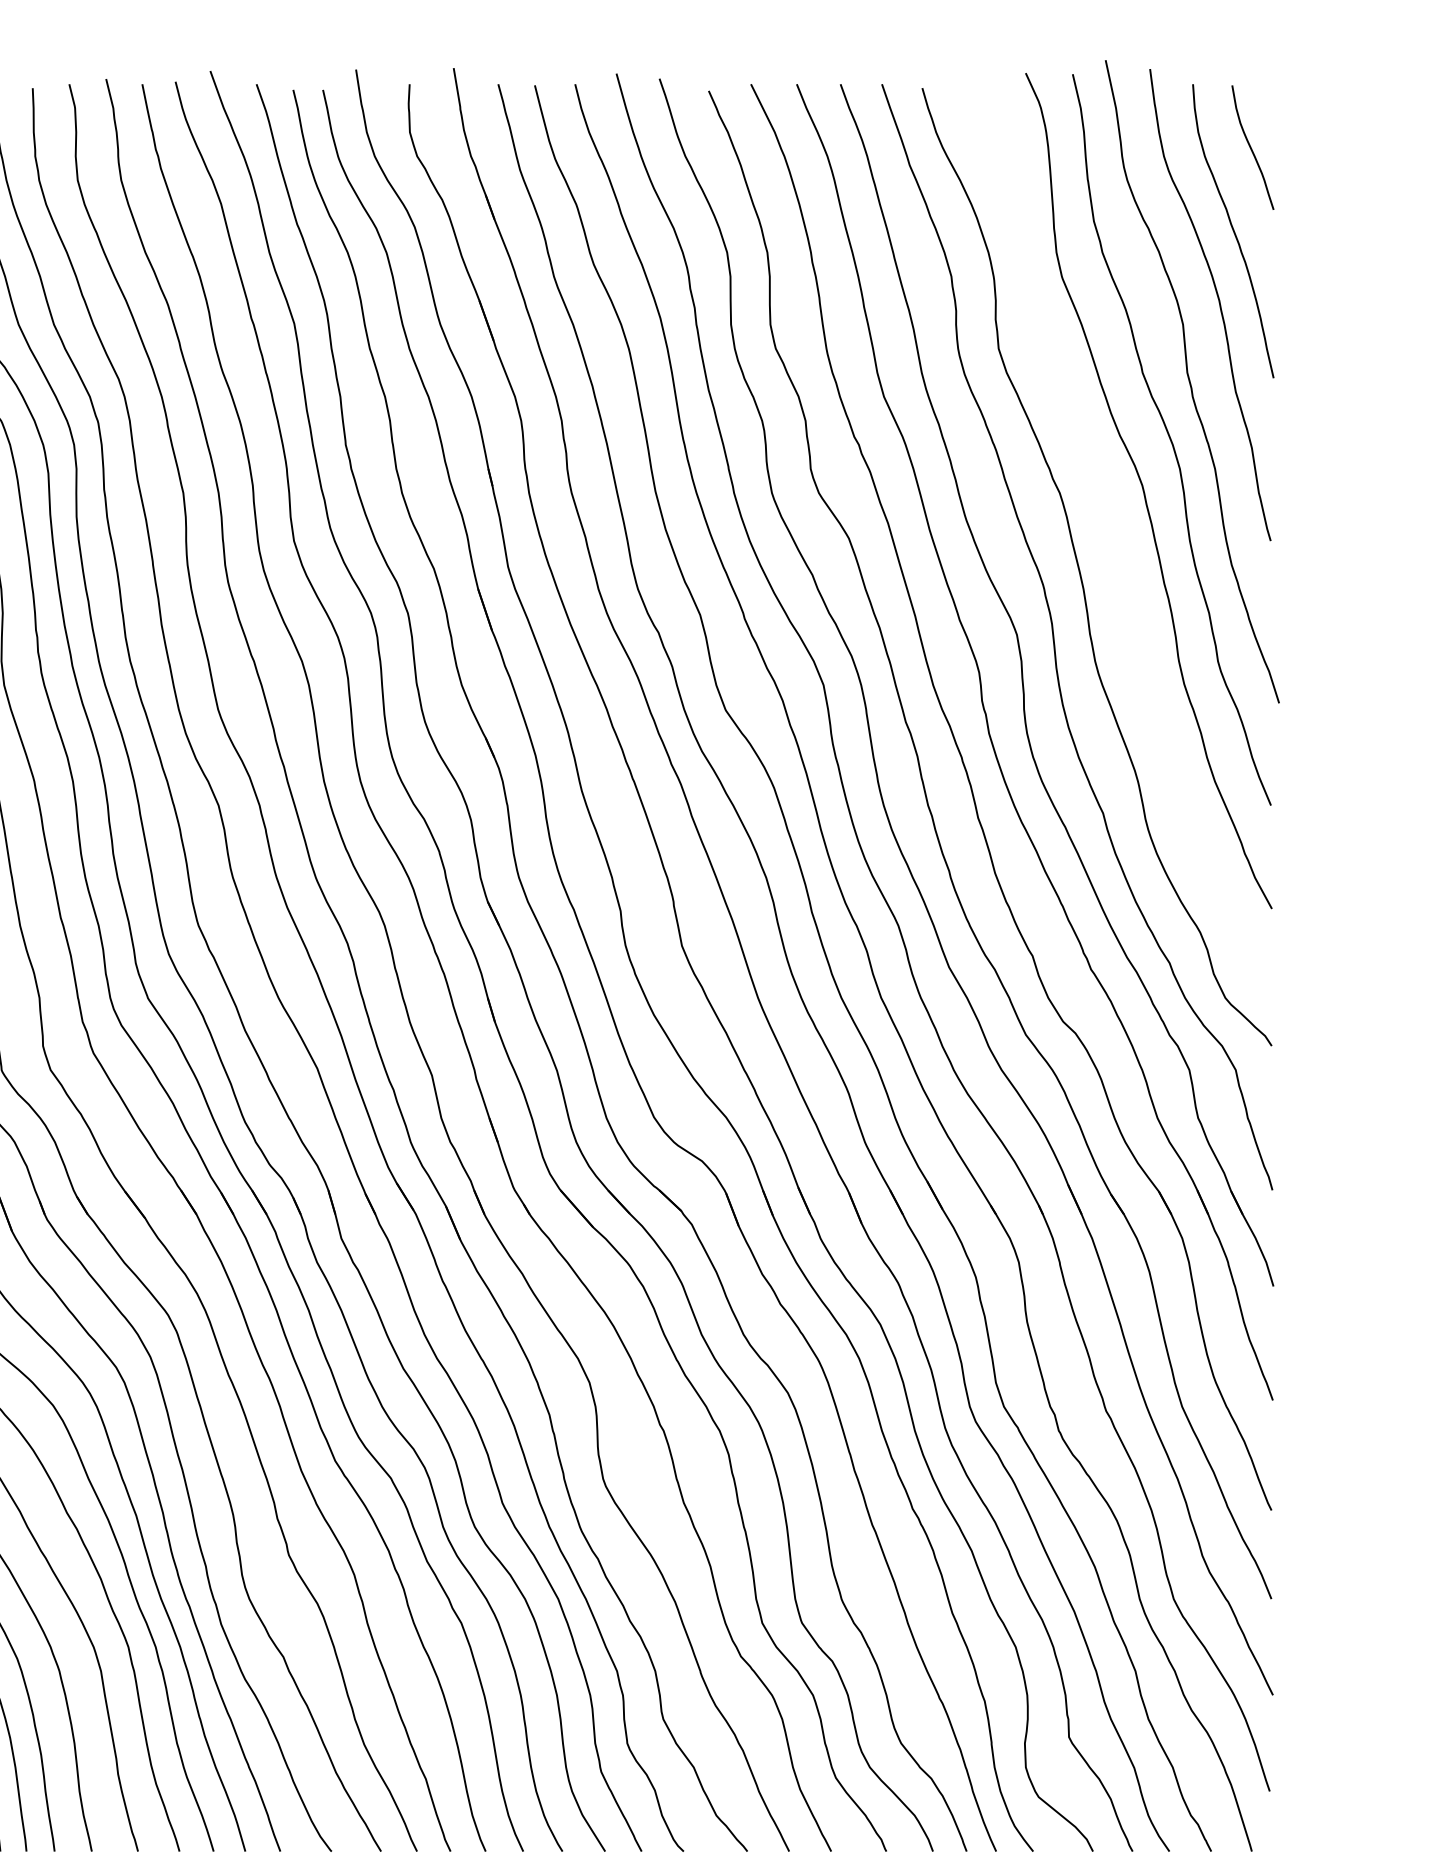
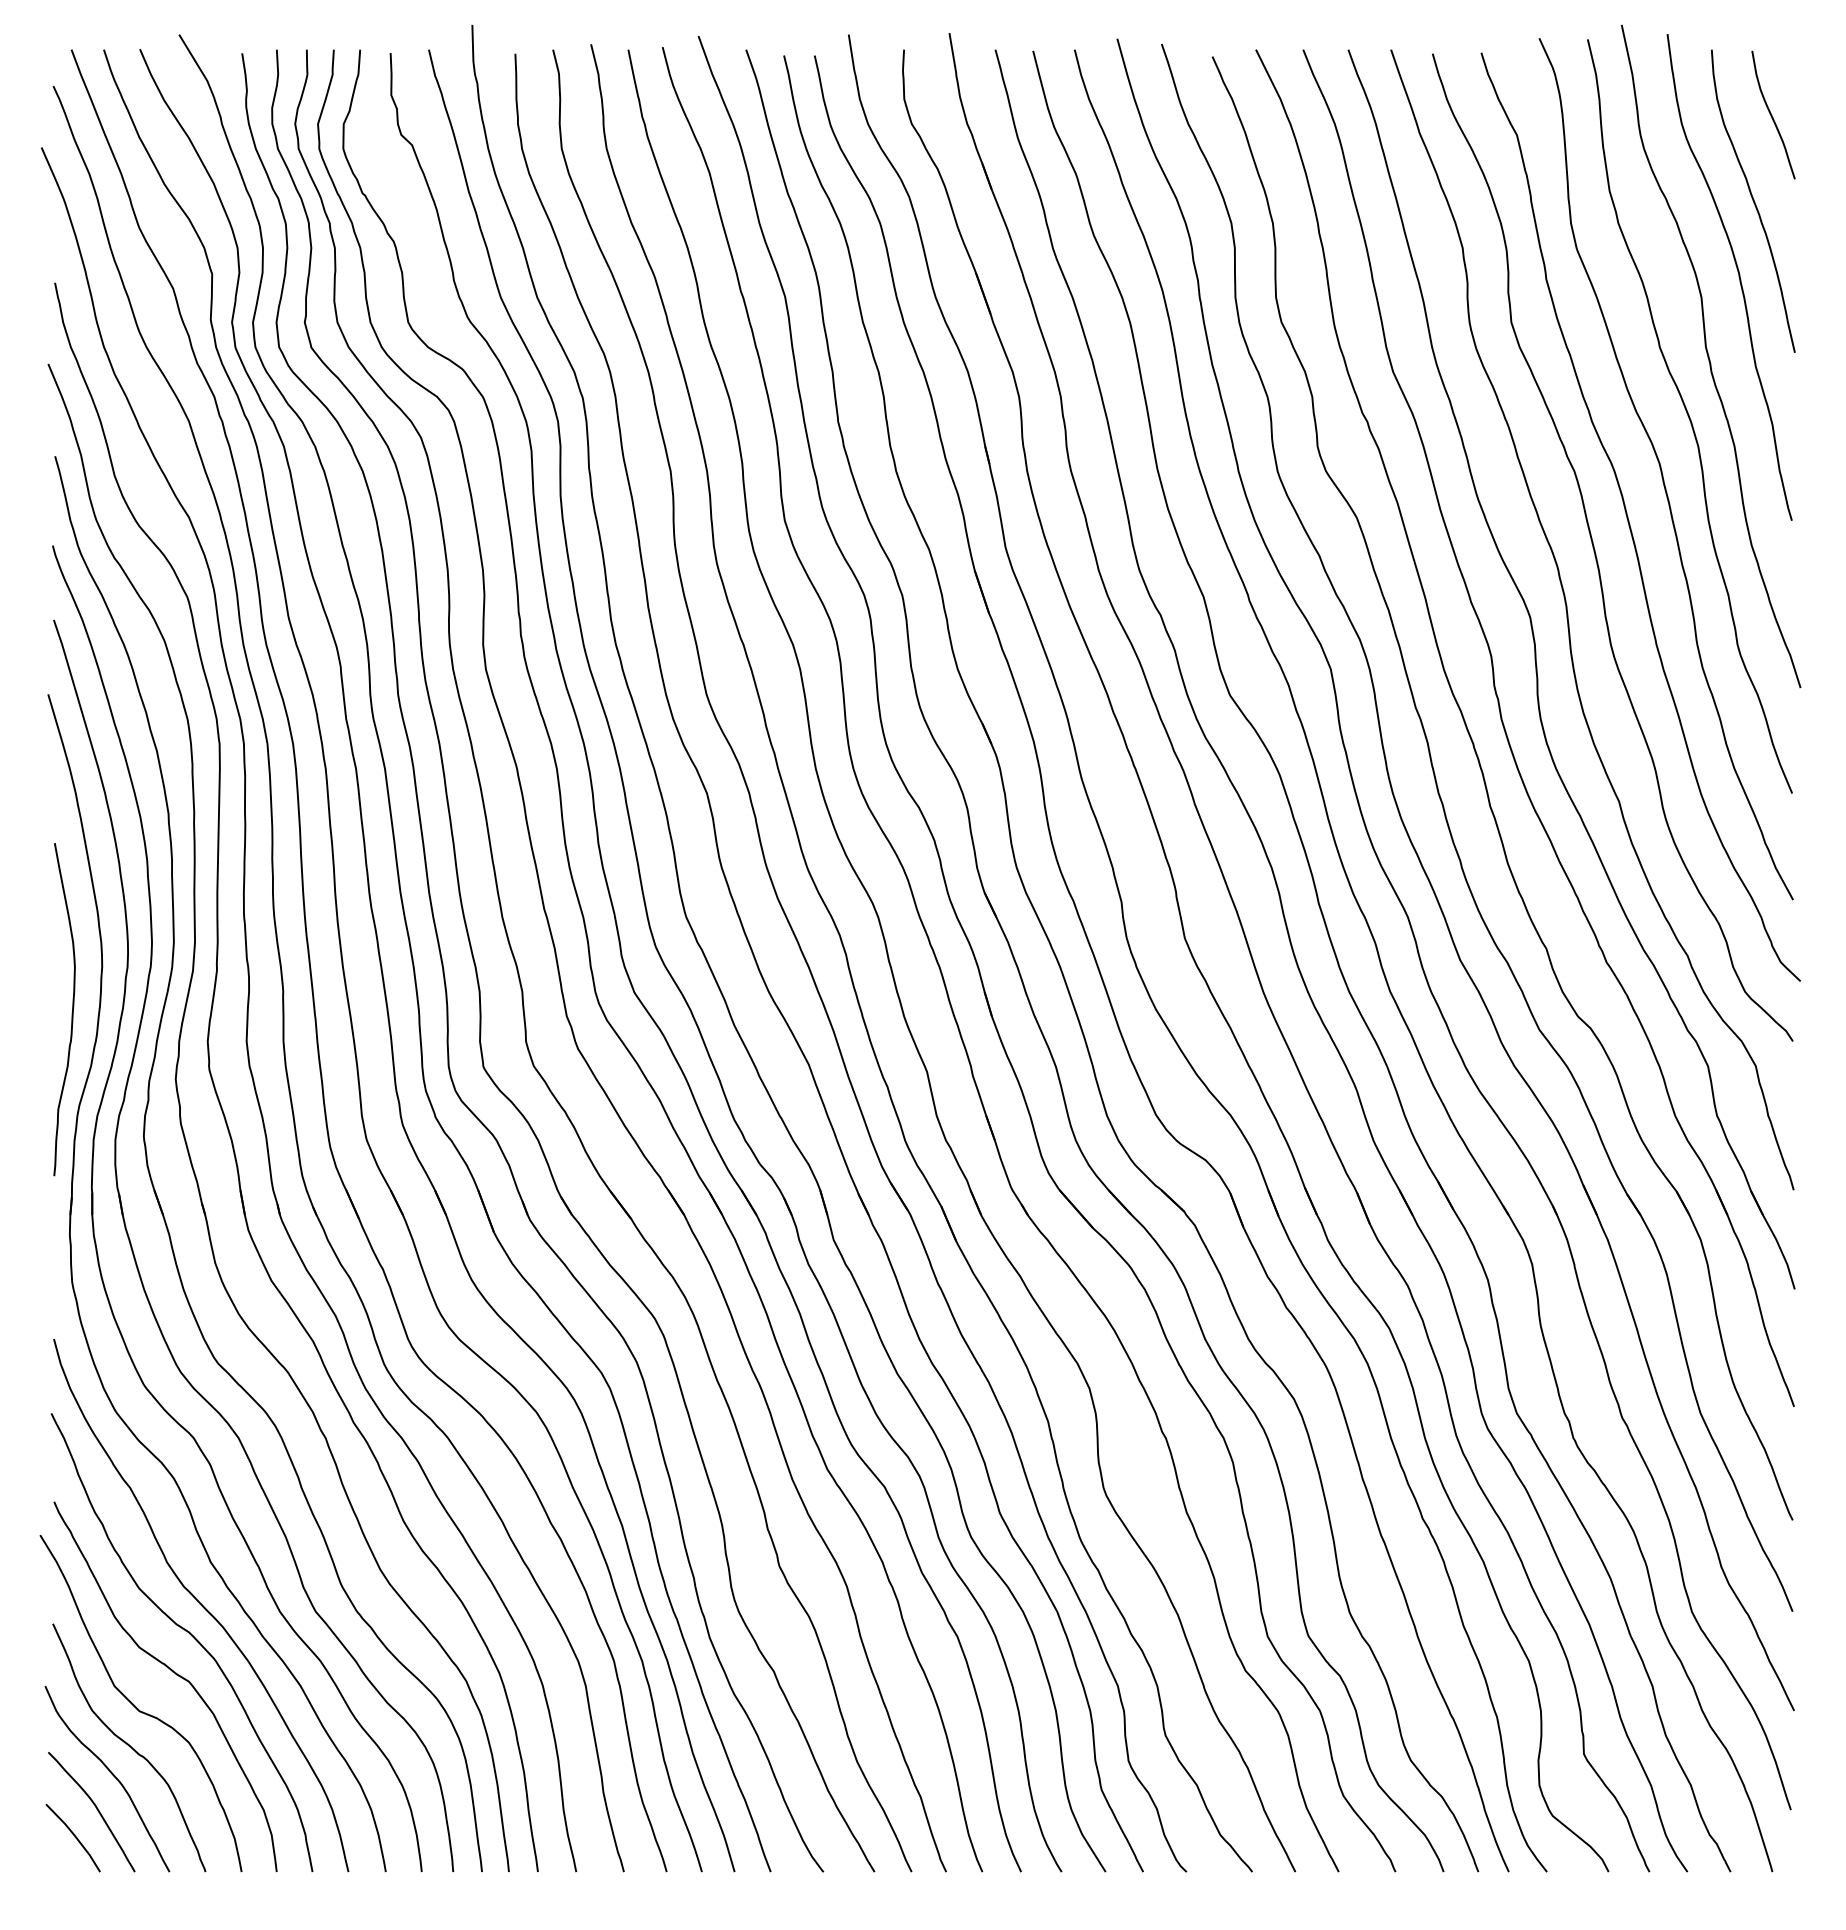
curve: (1113, 540) -> (1629, 520), added

